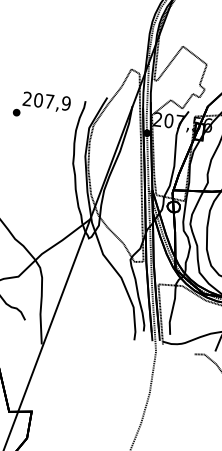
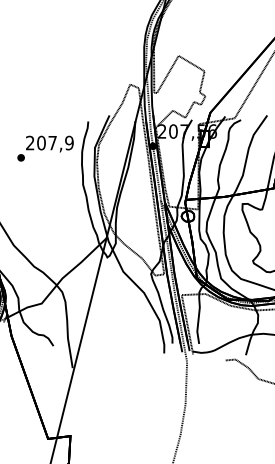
text: (41, 106) -> (45, 148), moved

